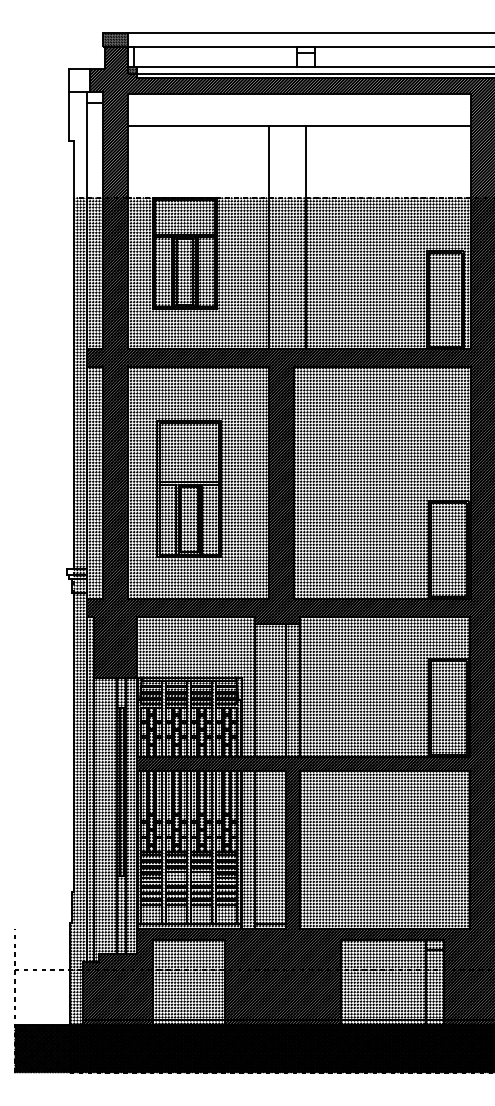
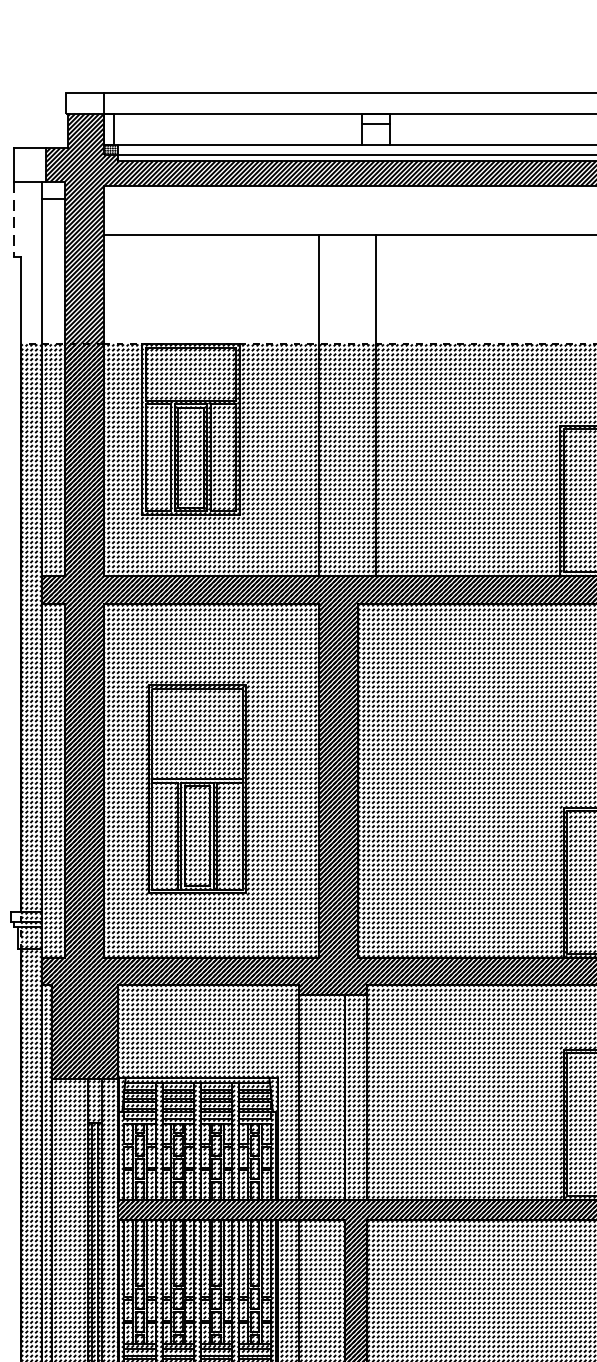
hatch: (115, 39) -> (84, 102), removed
line: (68, 116) -> (13, 220), solid -> dashed

